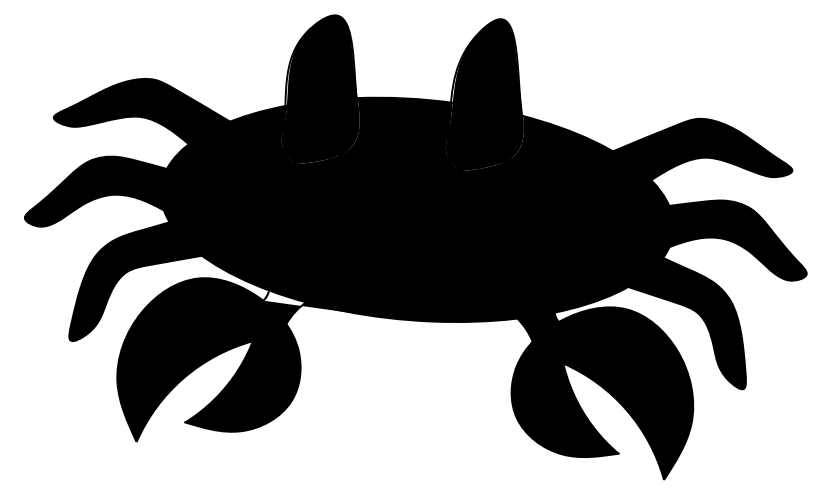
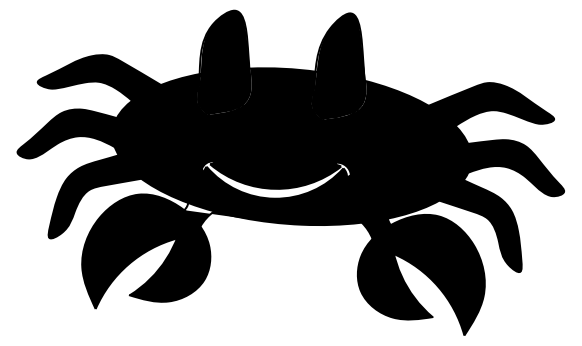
fill: (393, 256) -> (275, 179), removed

